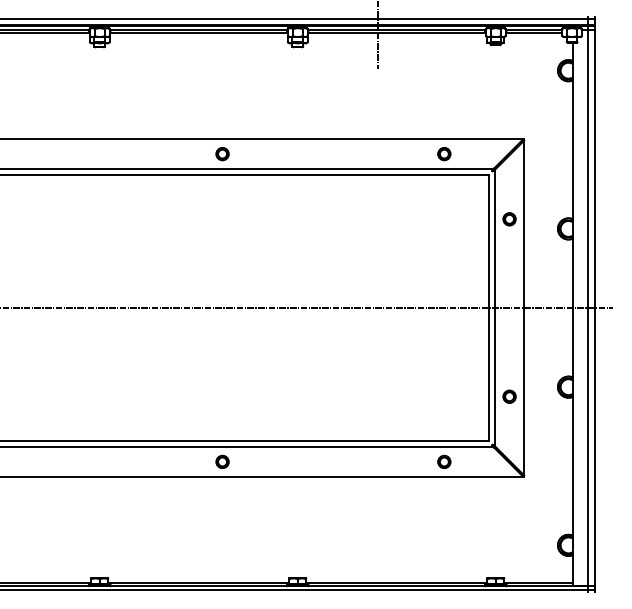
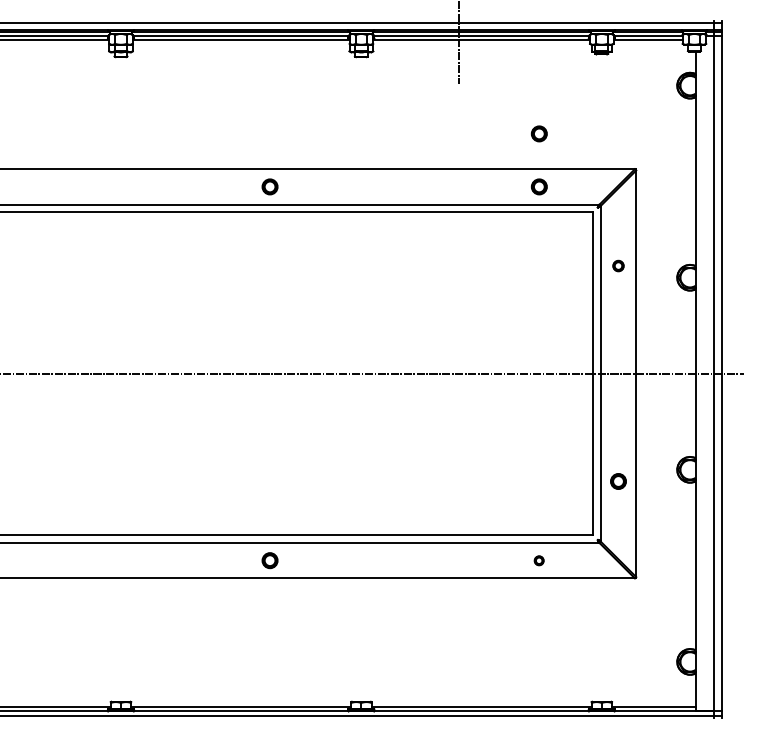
part: (443, 110) -> (538, 133), added
part: (509, 218) -> (618, 265), size x0.7
part: (443, 461) -> (538, 560), size x0.6

